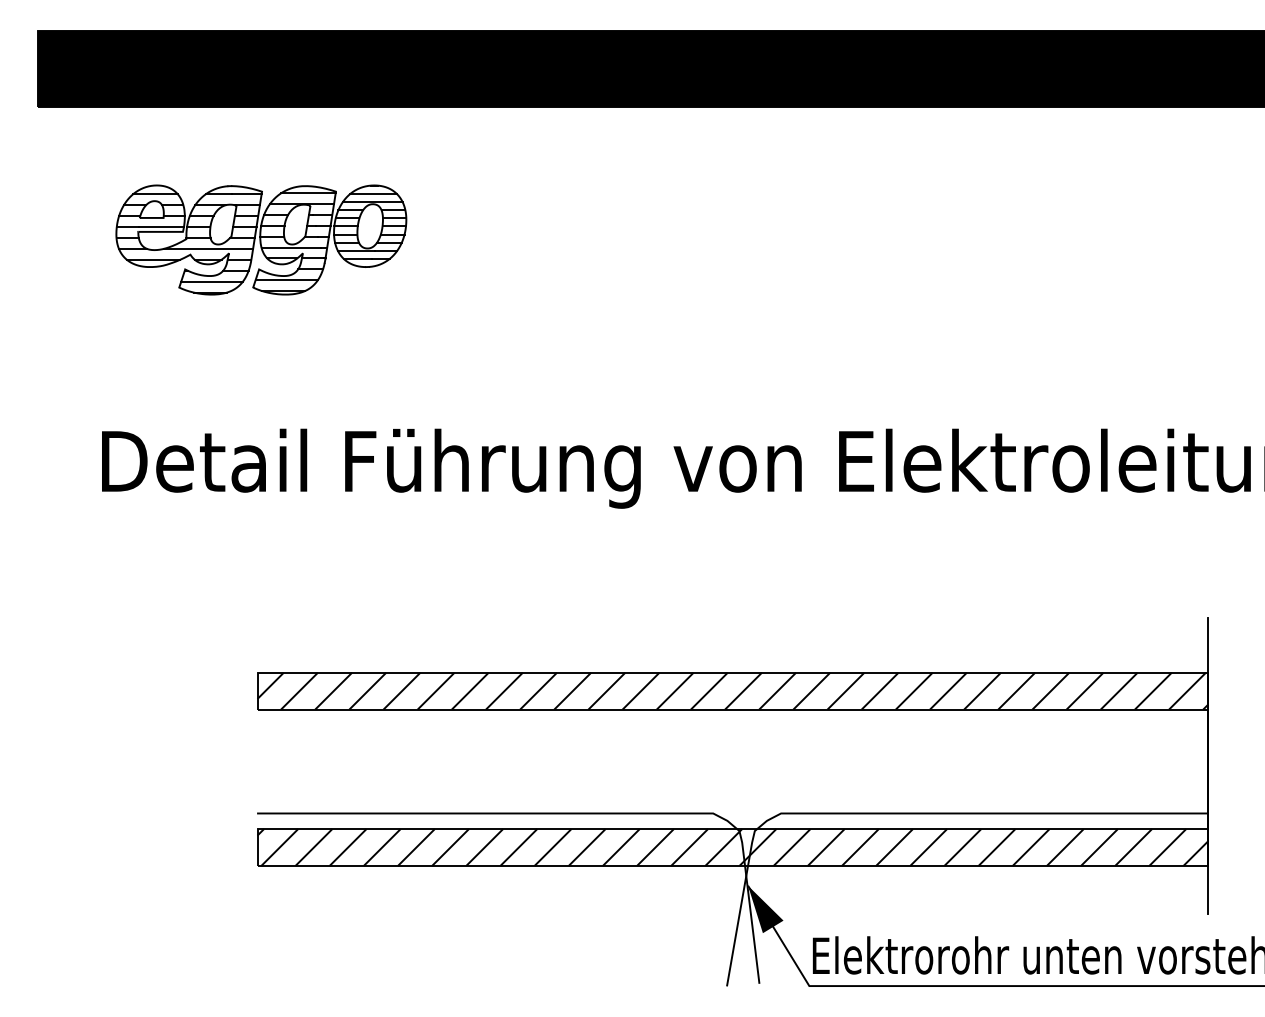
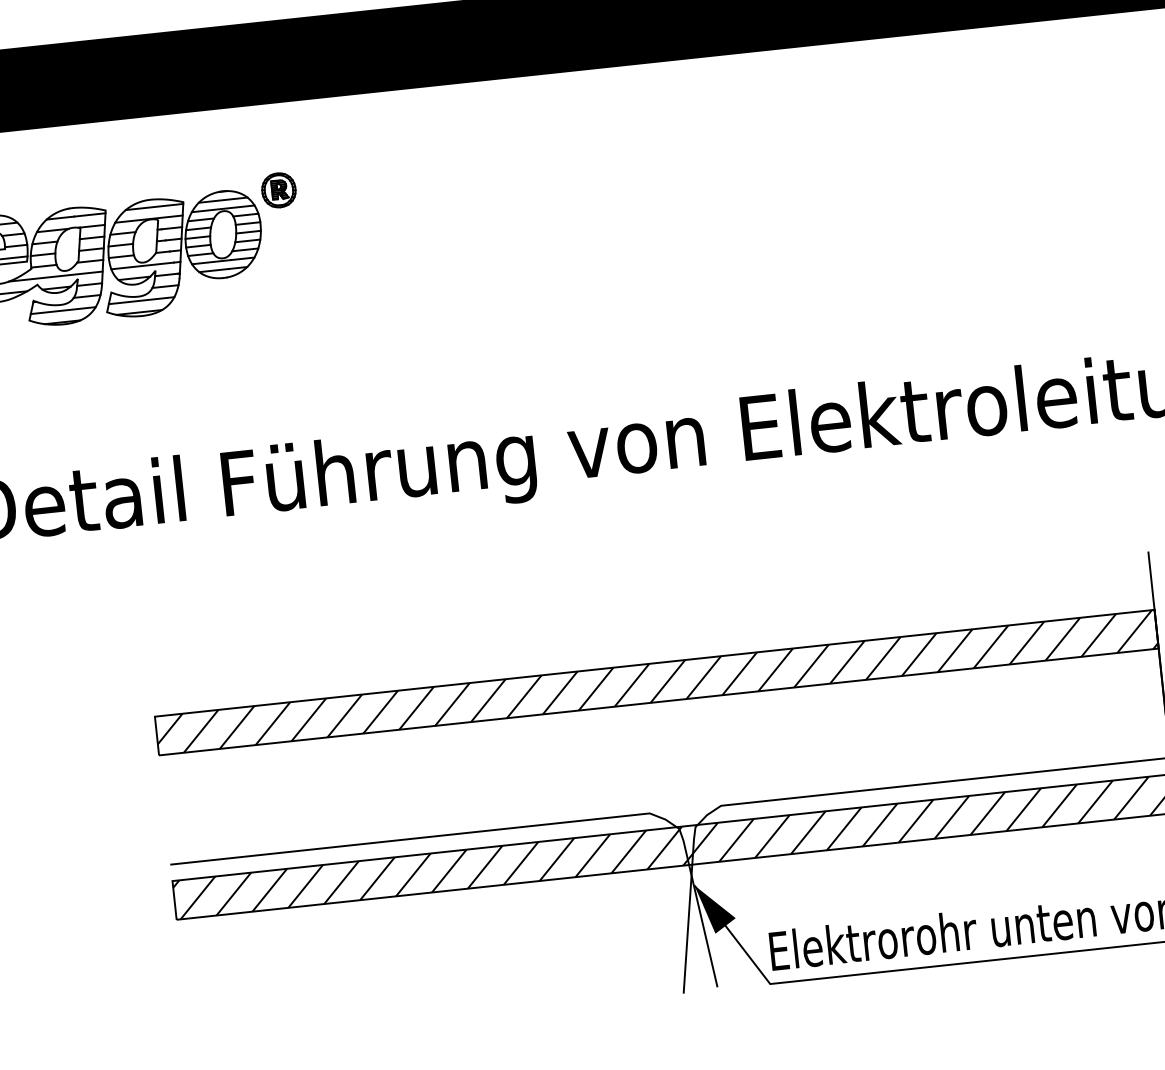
part: (426, 190) -> (278, 190), added

